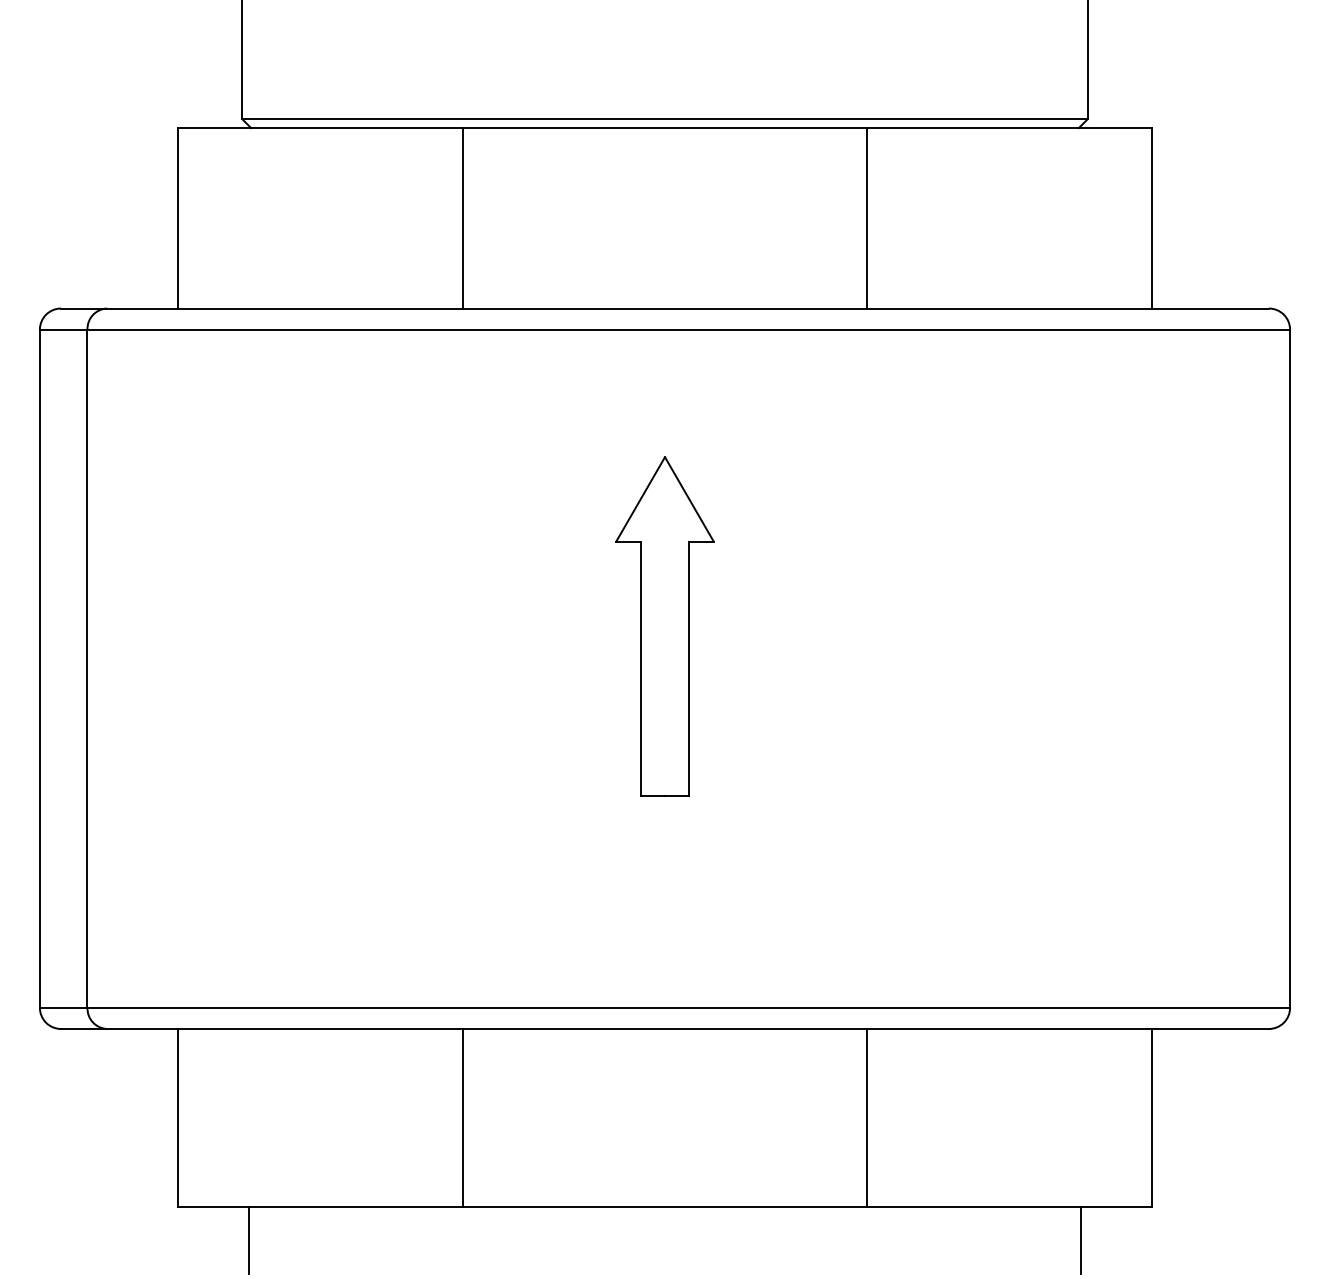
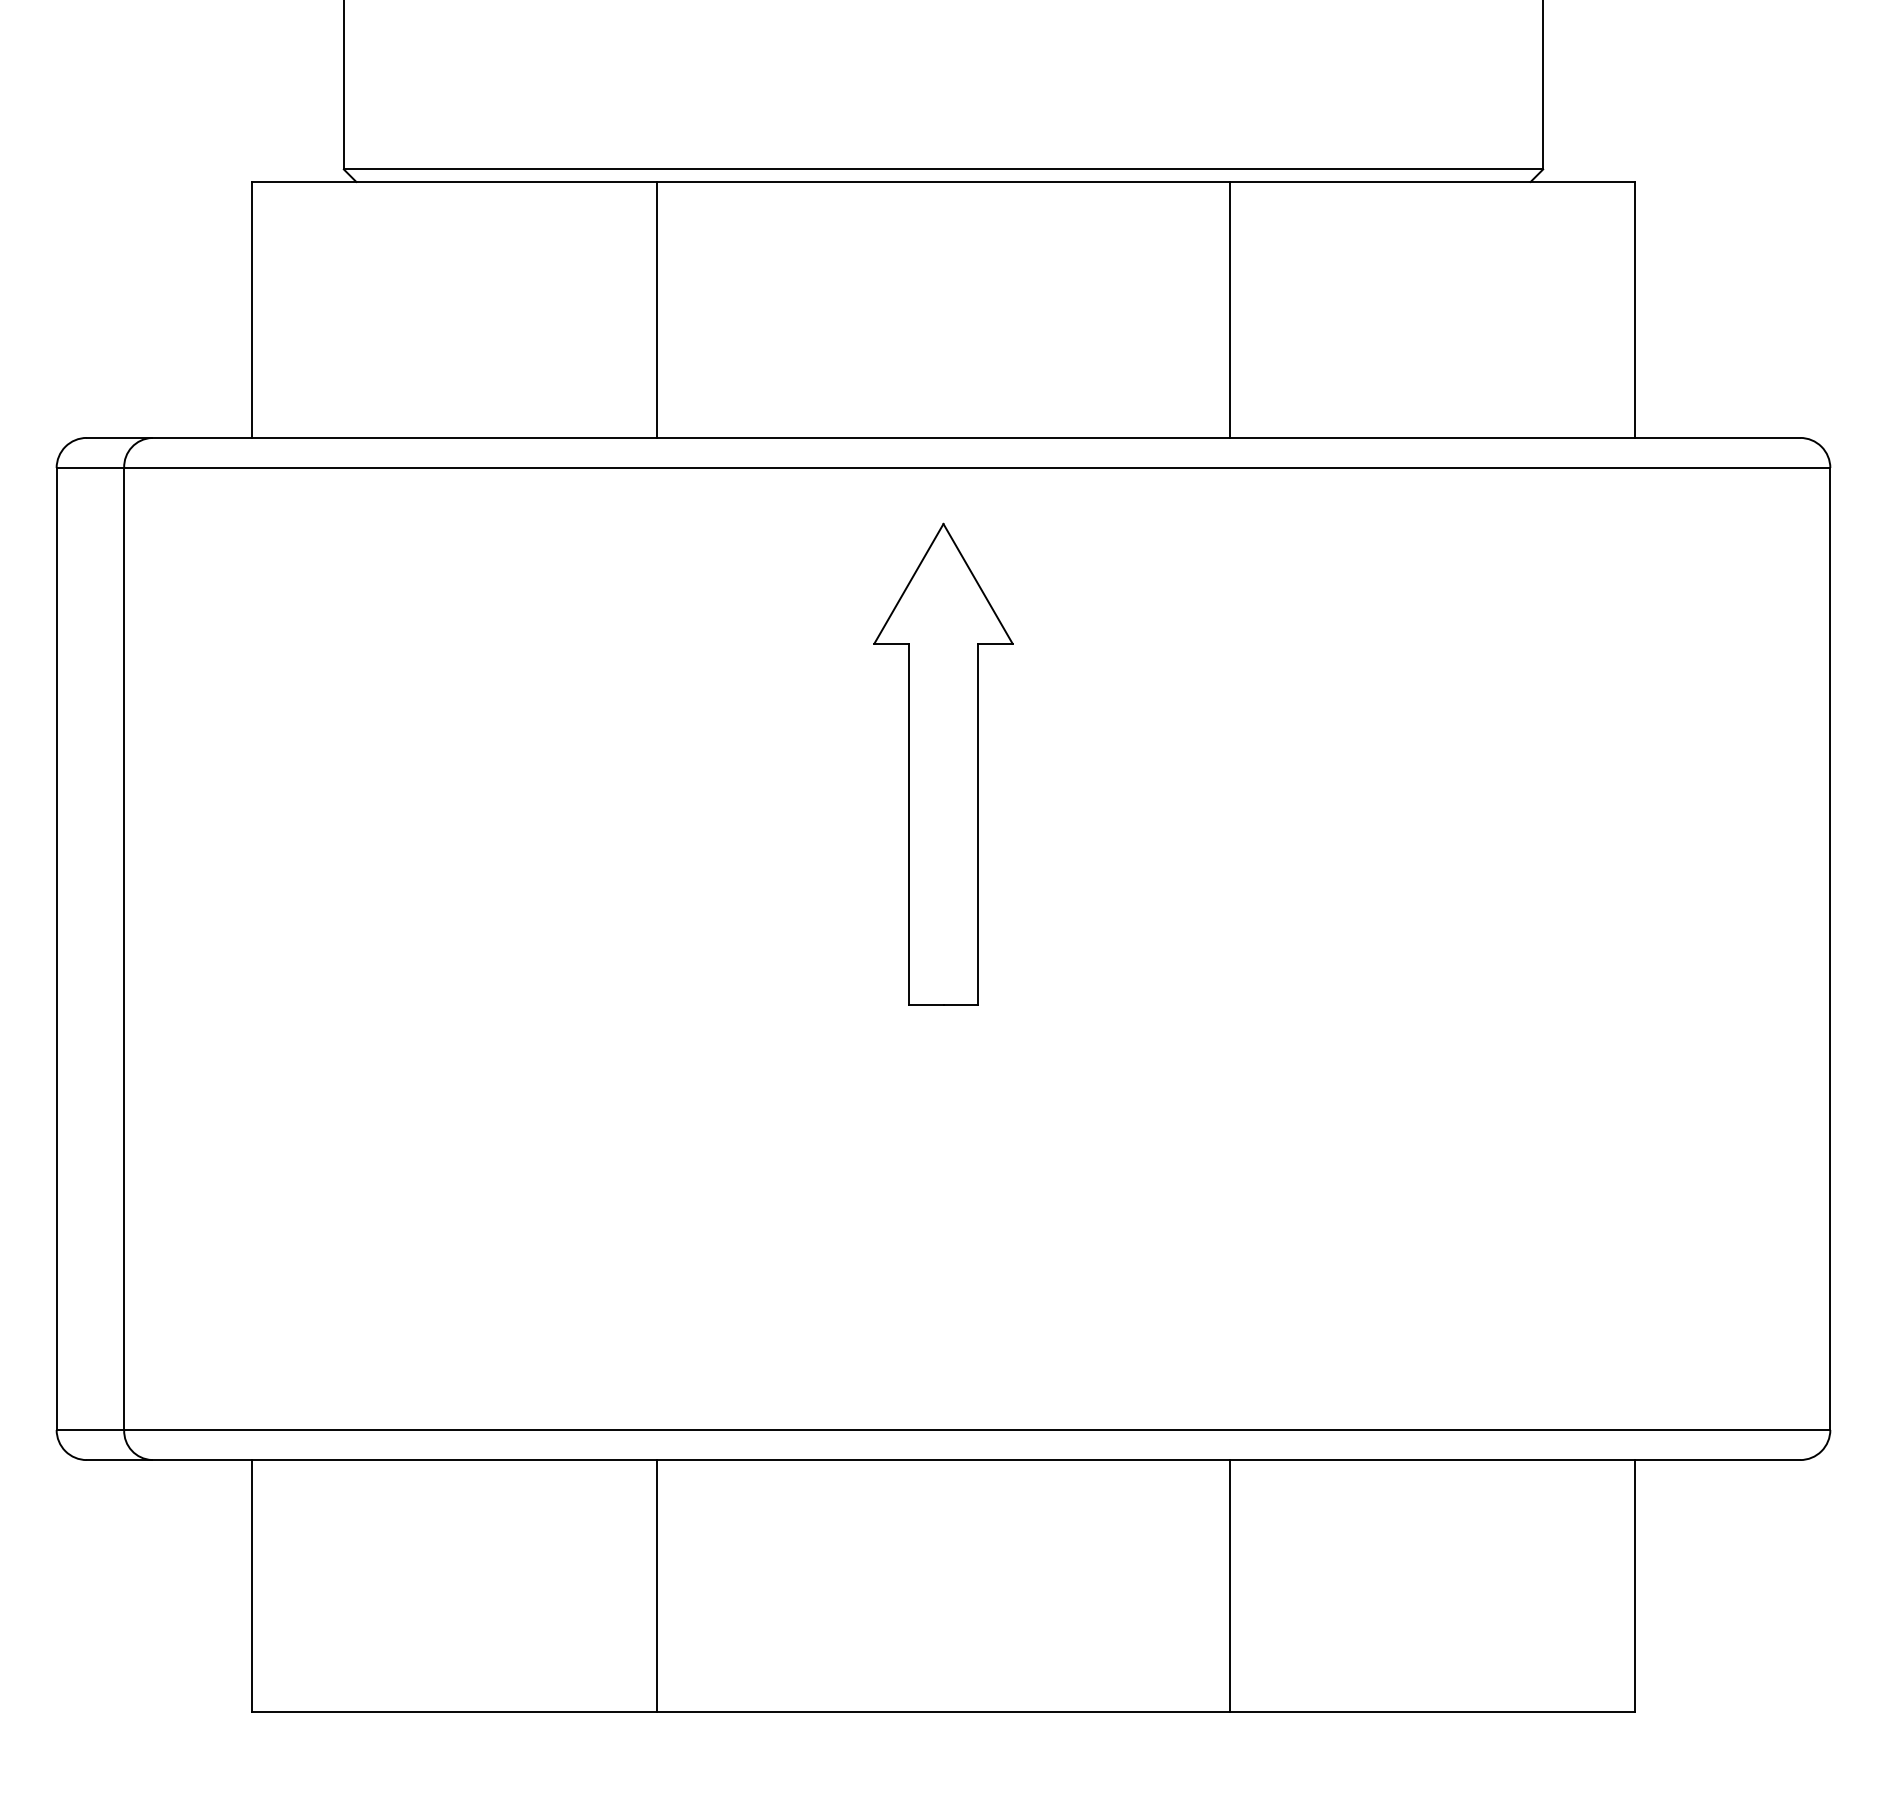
part: (664, 626) -> (942, 764), moved
line: (249, 1240) -> (354, 1760), removed
line: (1080, 1240) -> (1532, 1760), removed

